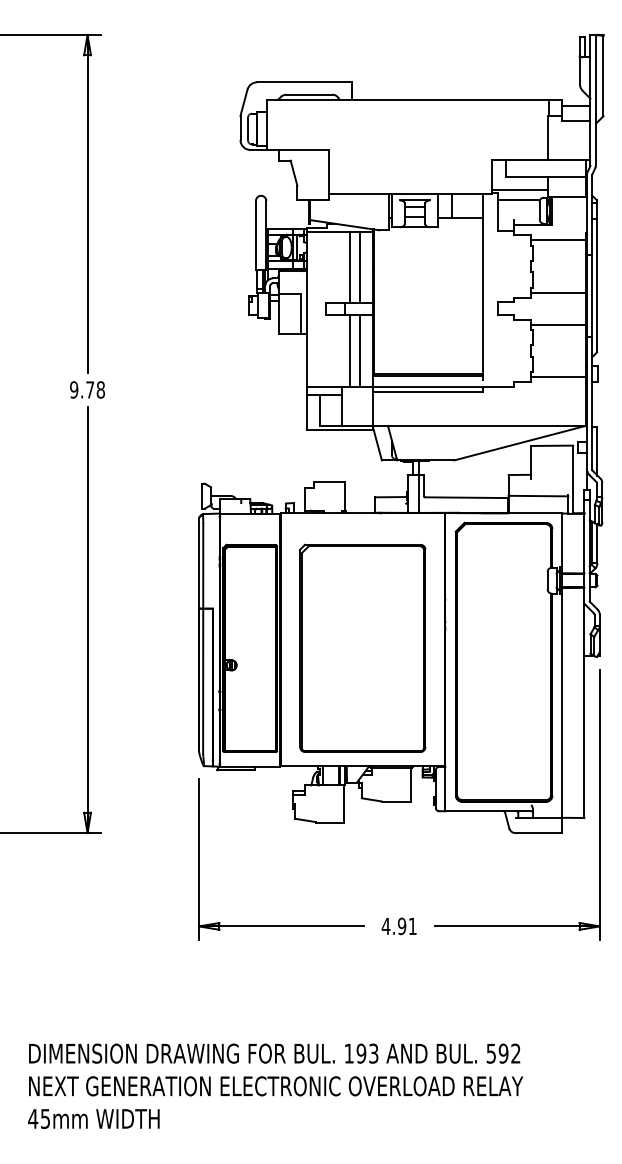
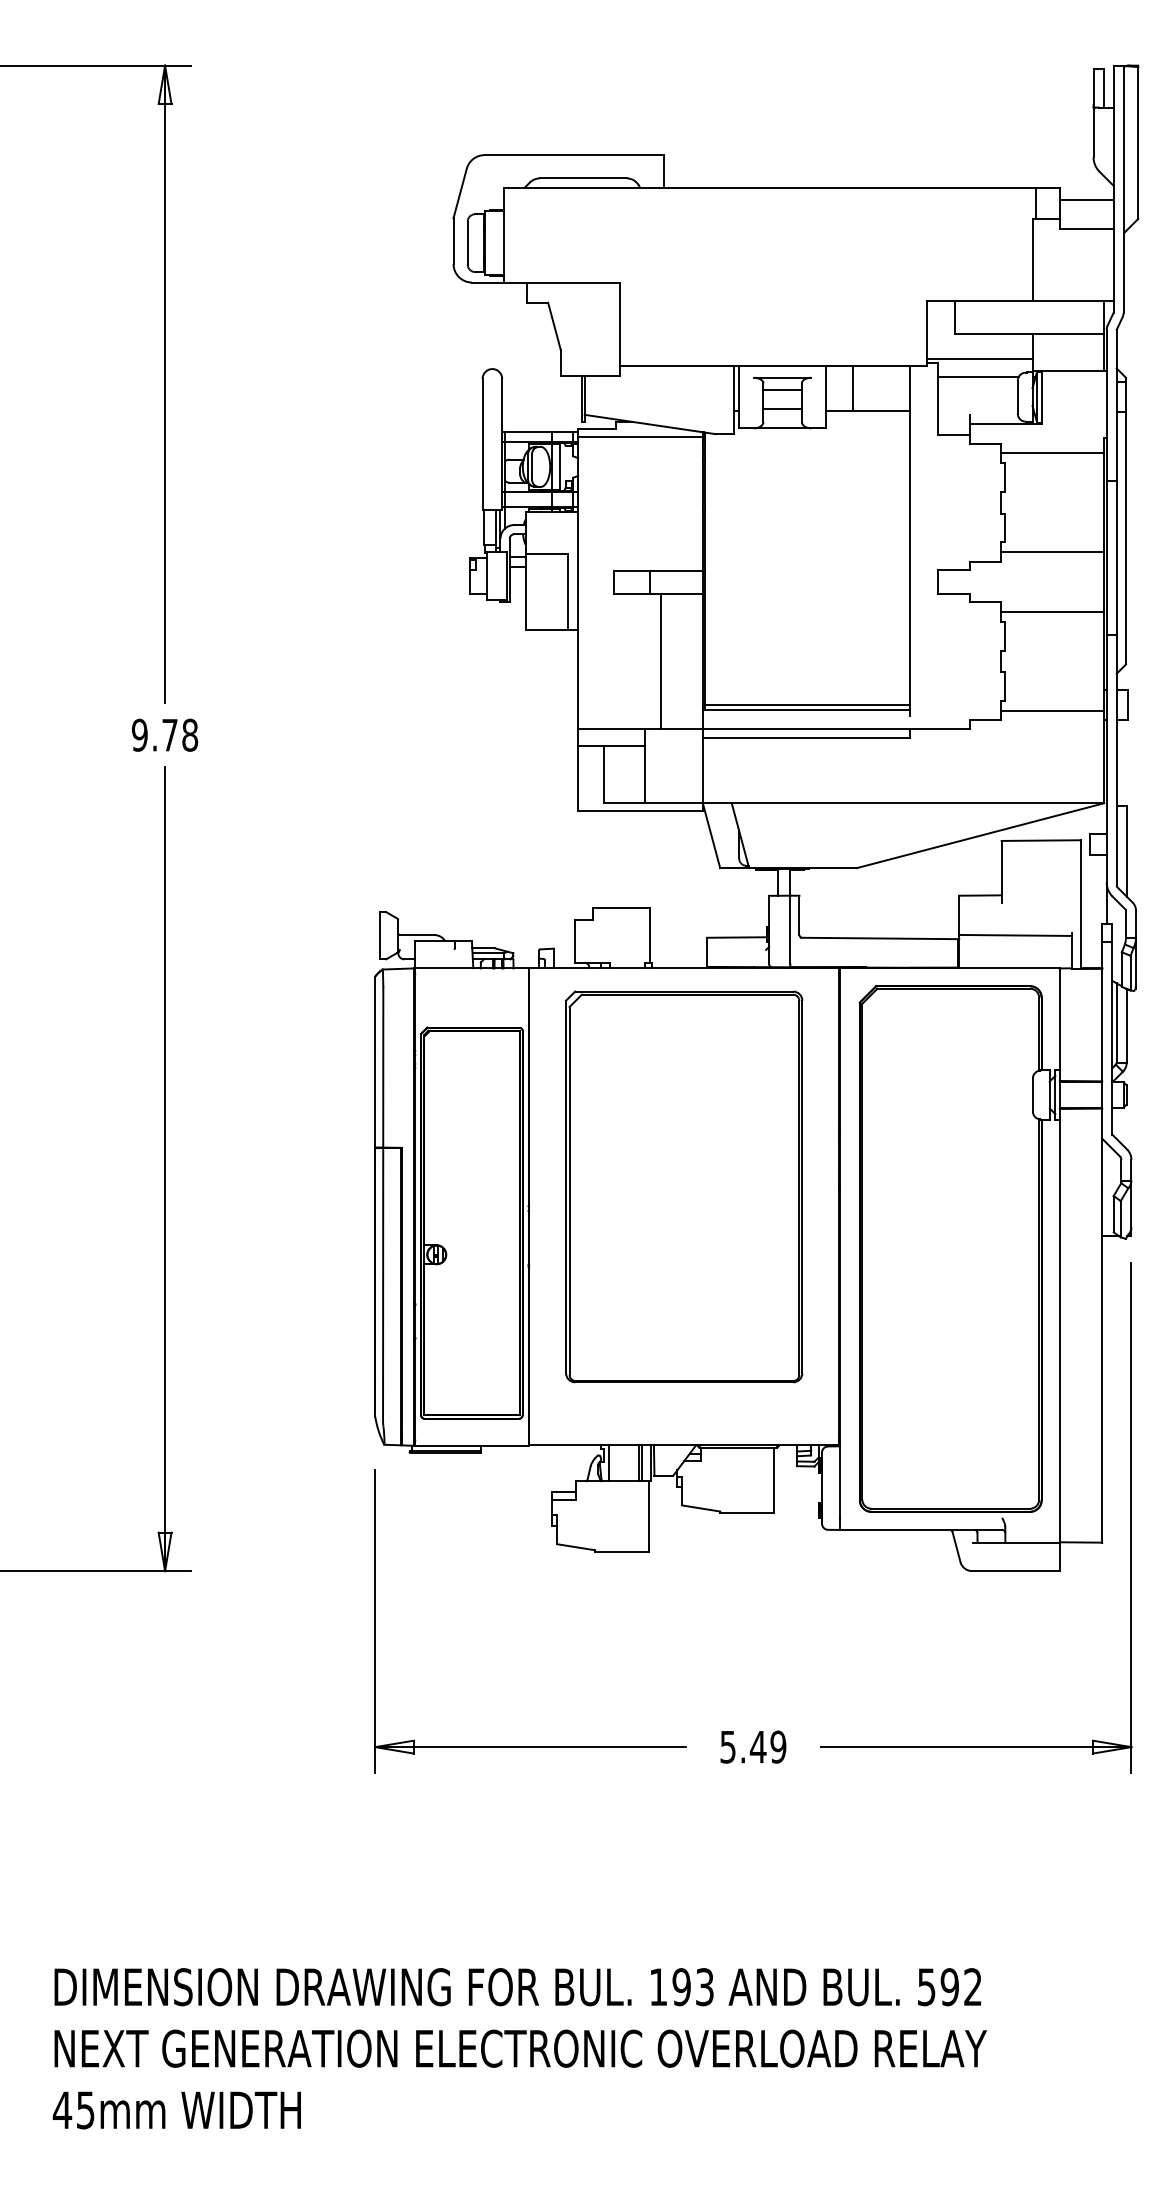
line: (350, 266) -> (661, 502), removed
line: (359, 266) -> (677, 502), removed
line: (359, 350) -> (677, 660), removed
part: (362, 647) -> (683, 1185), moved
text: (398, 926) -> (751, 1747), 4.91 -> 5.49

